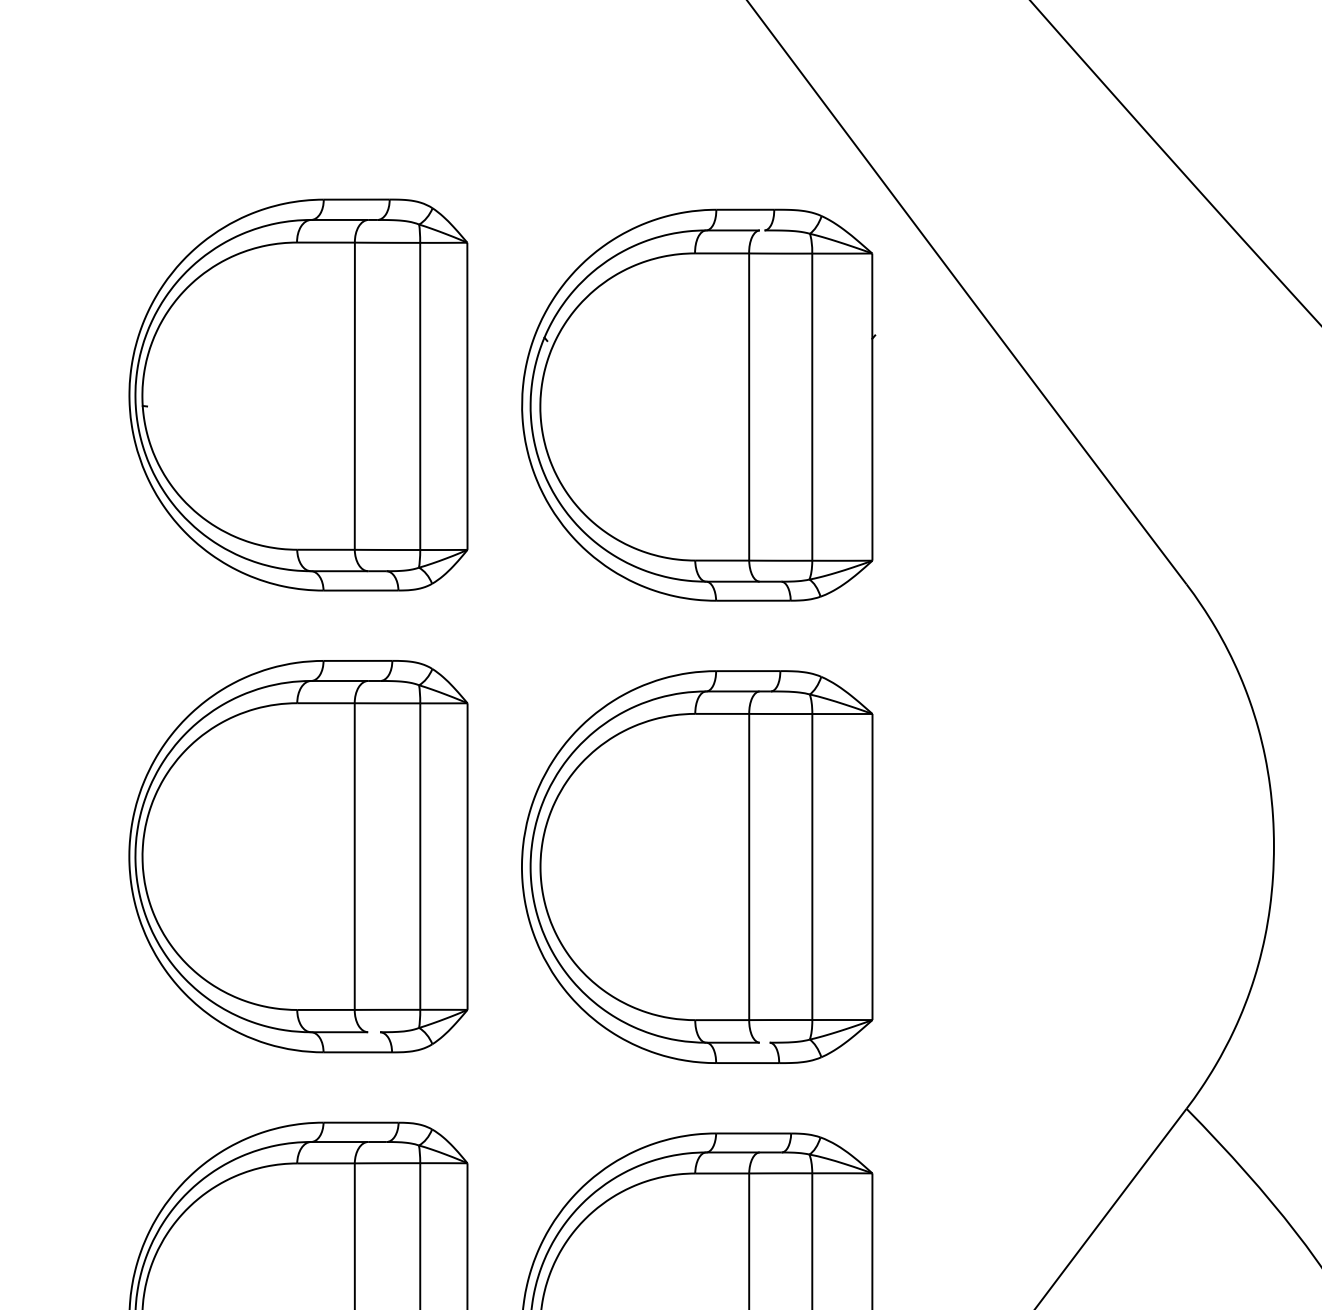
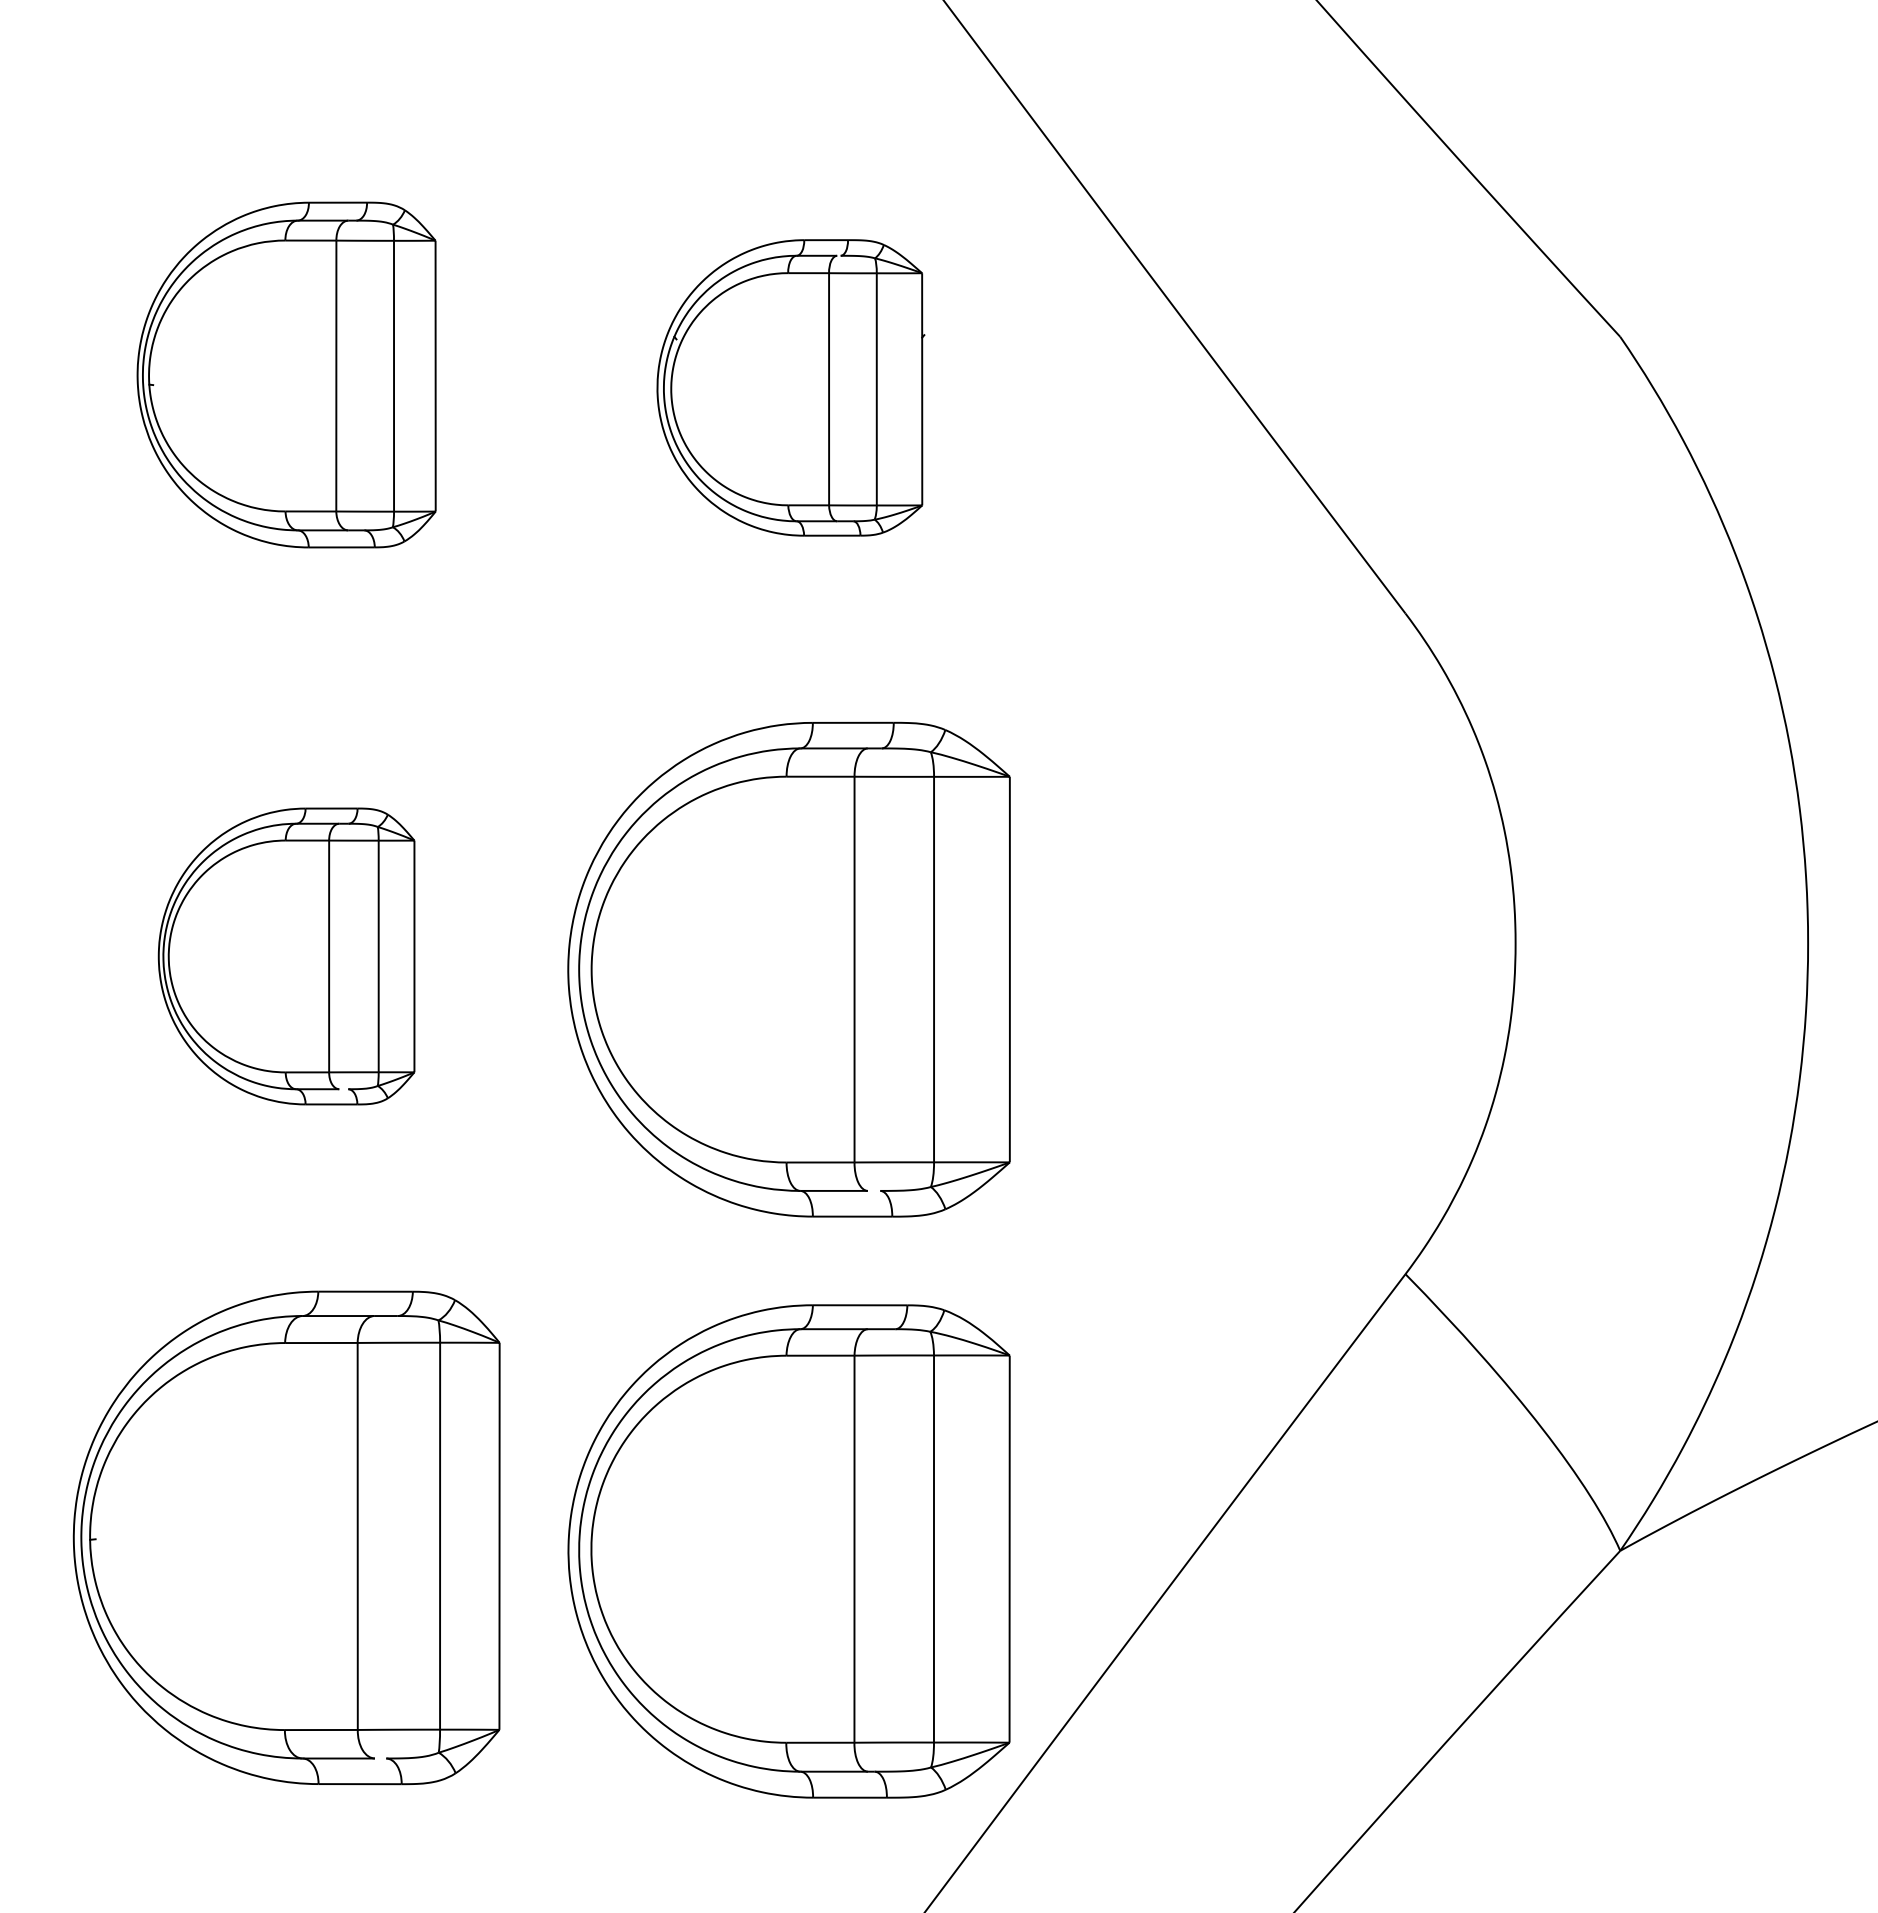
part: (298, 394) -> (286, 374), size x0.7
part: (698, 404) -> (790, 387), size x0.6
part: (298, 856) -> (286, 956), size x0.6

